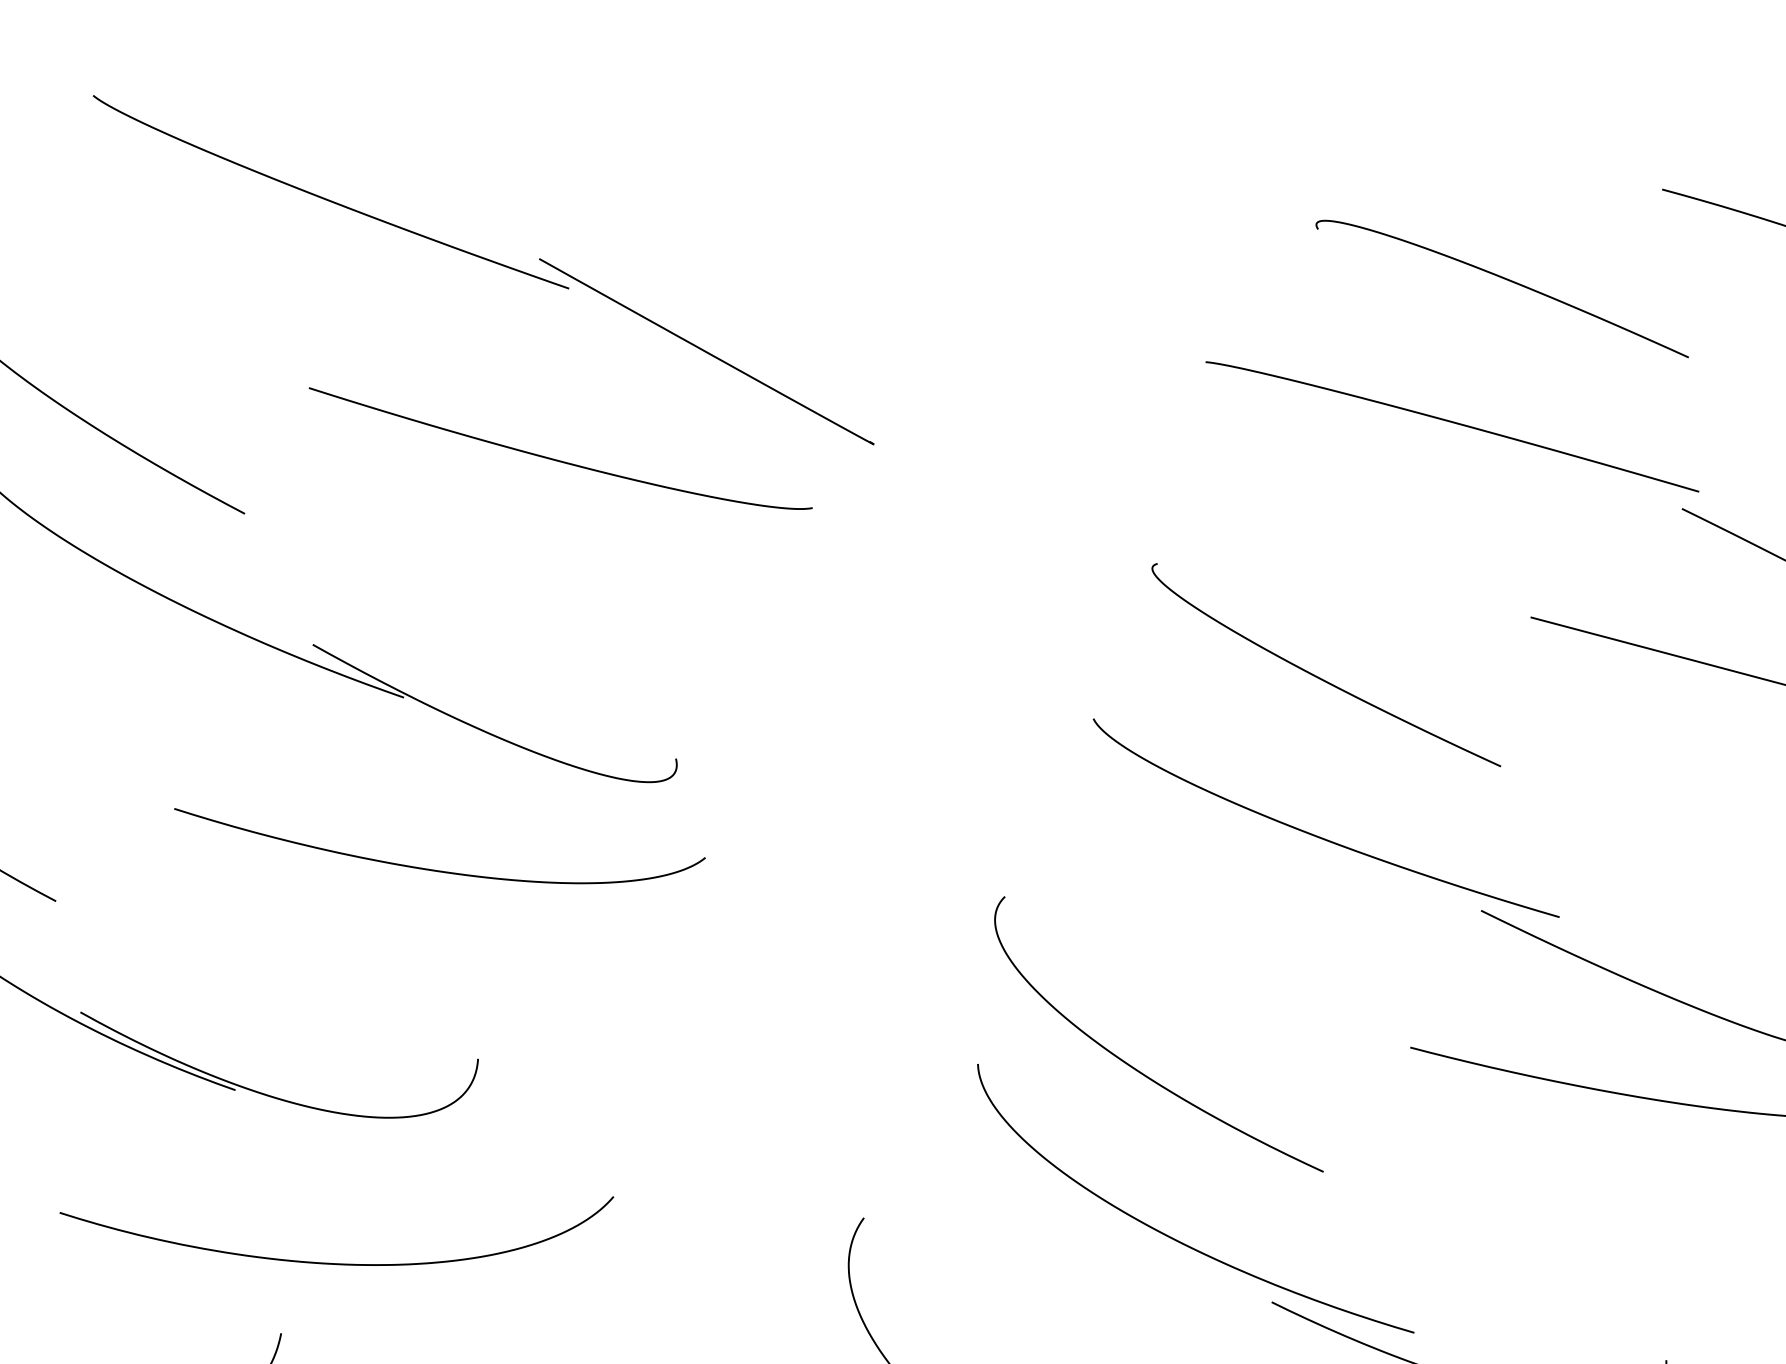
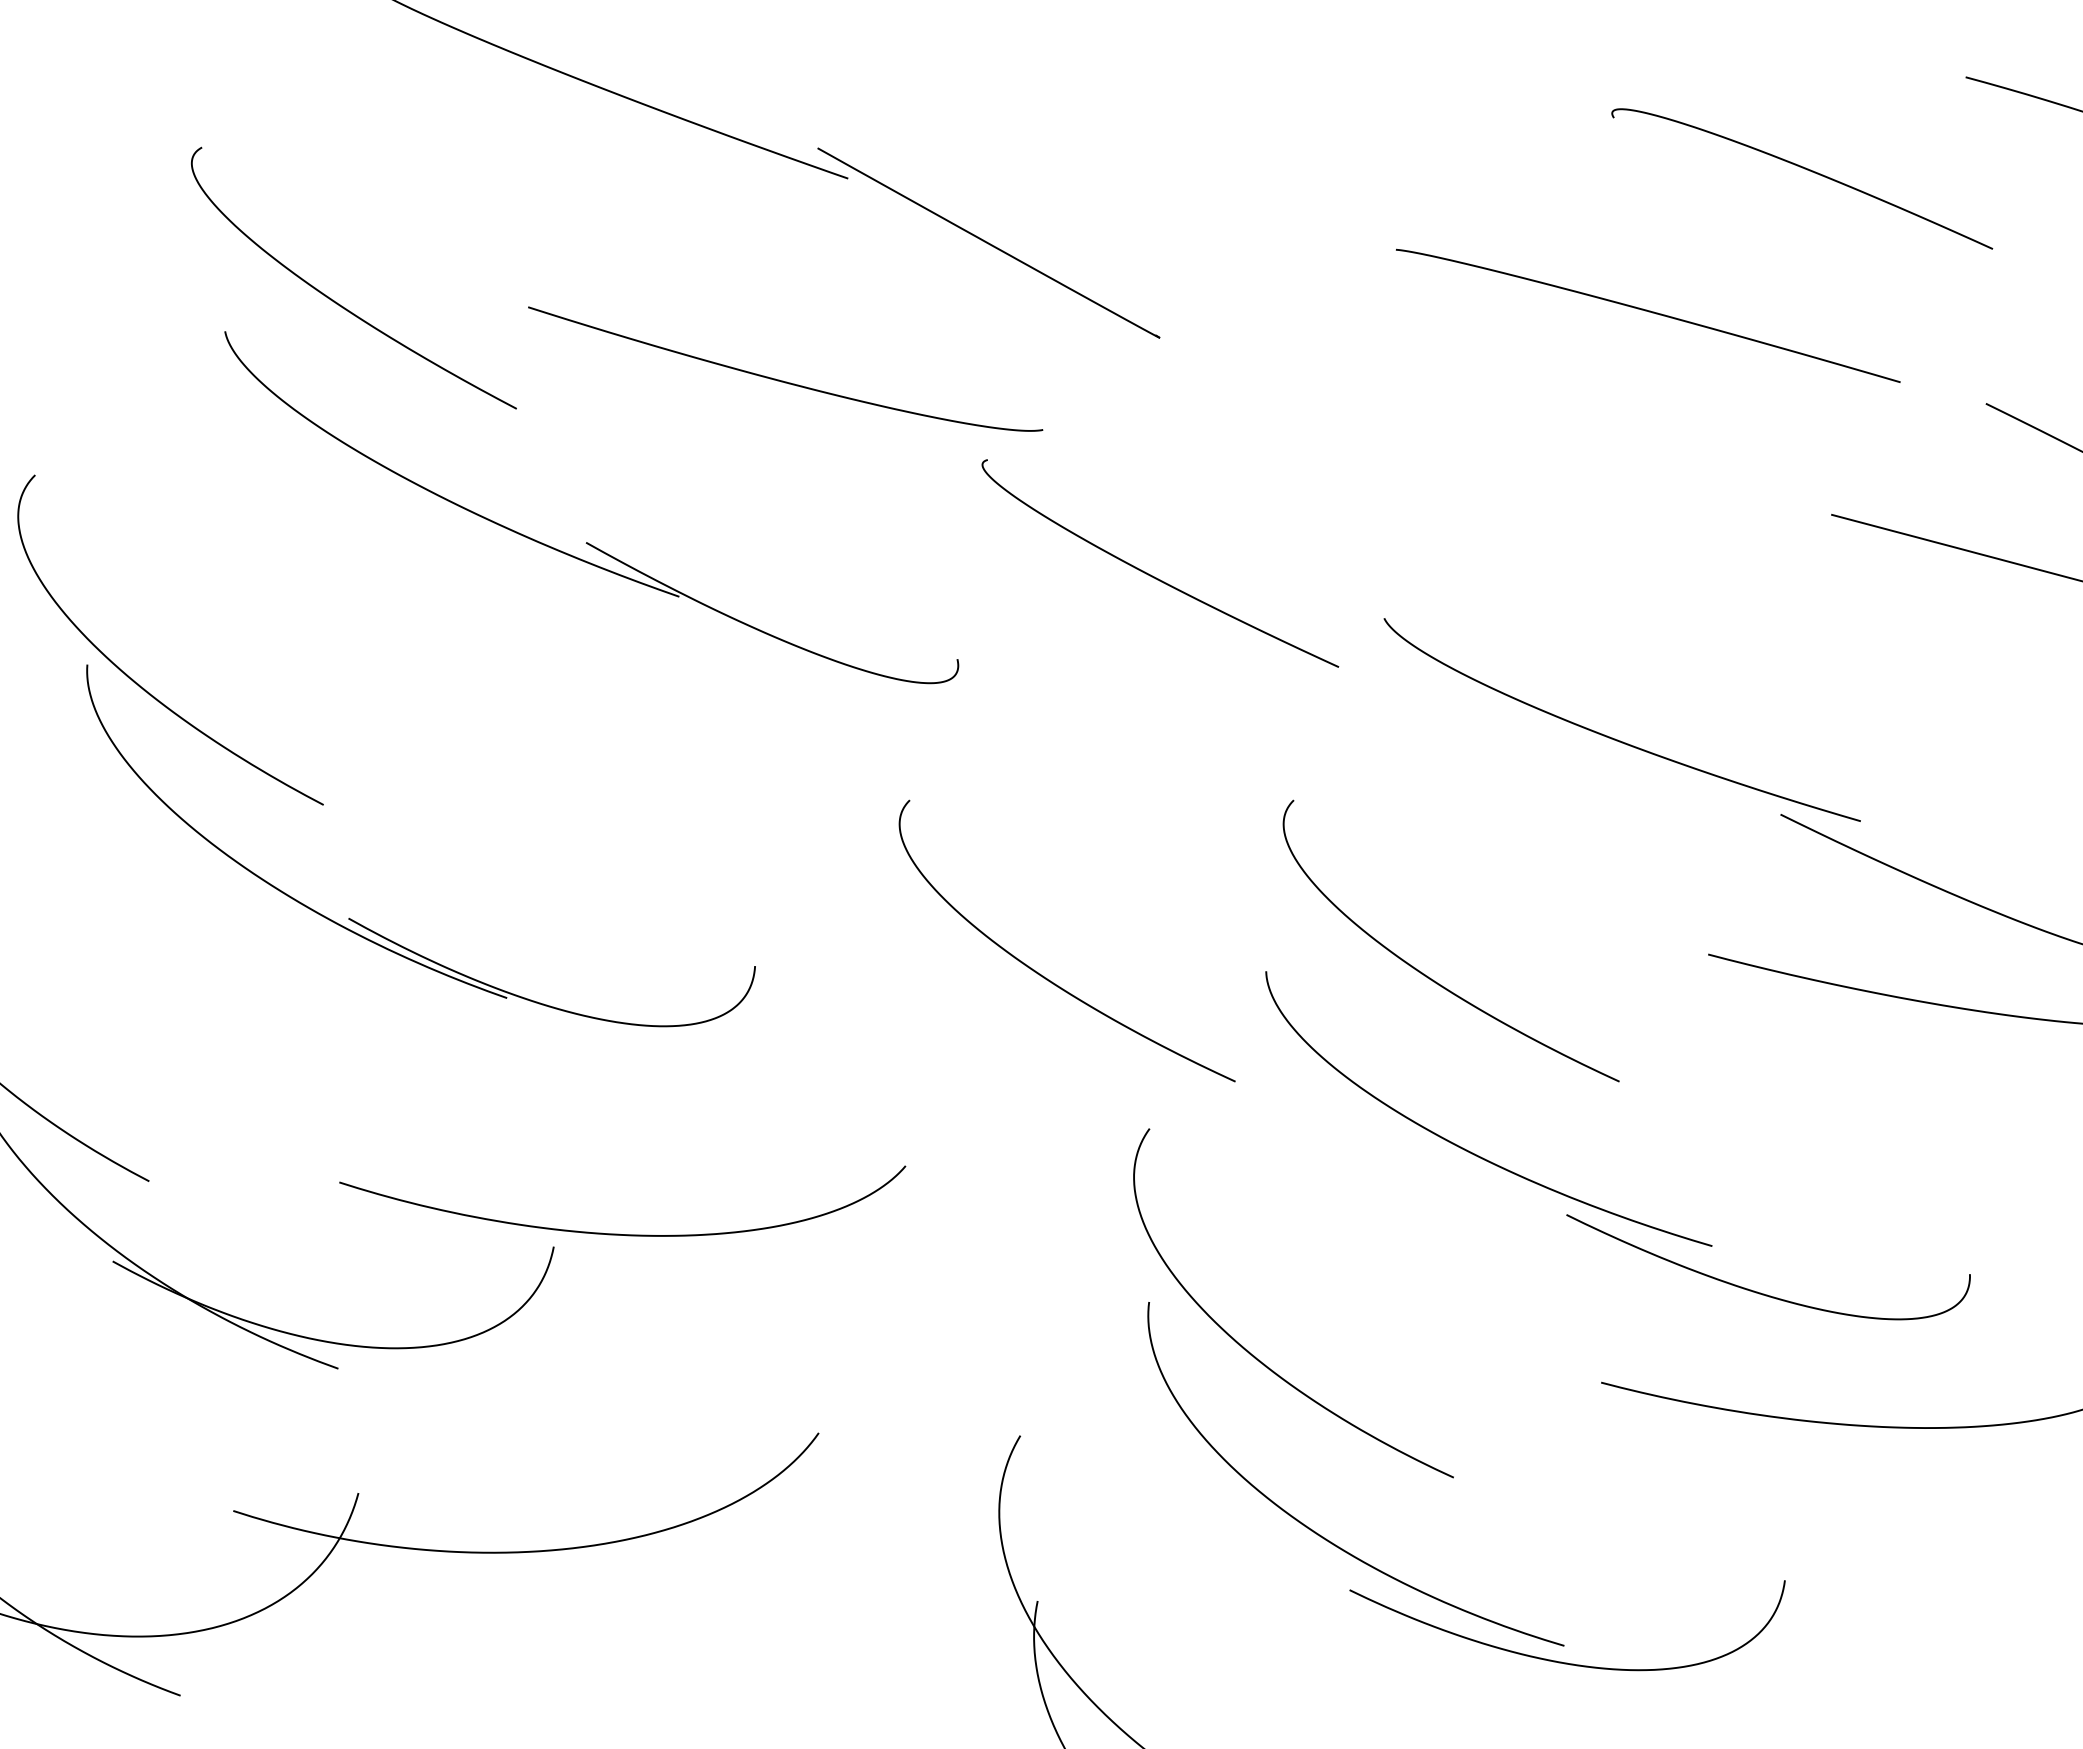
curve: (1452, 423) -> (1648, 312), moved
curve: (558, 459) -> (783, 380), moved
curve: (1320, 677) -> (1154, 576), moved
curve: (435, 869) -> (711, 772), removed
curve: (760, 1068) -> (1043, 975), added
curve: (333, 1262) -> (619, 1233), moved

